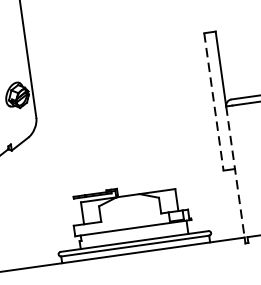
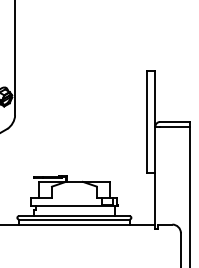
line: (213, 102) -> (146, 122), dashed -> solid
line: (235, 173) -> (155, 176), dashed -> solid

